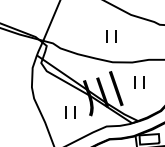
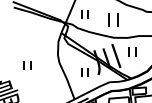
part: (70, 28) -> (84, 14), added
part: (110, 35) -> (112, 19), size x1.6

